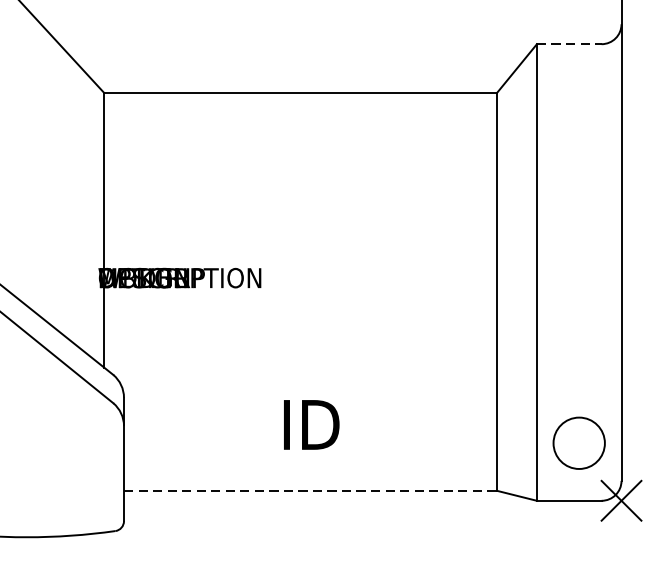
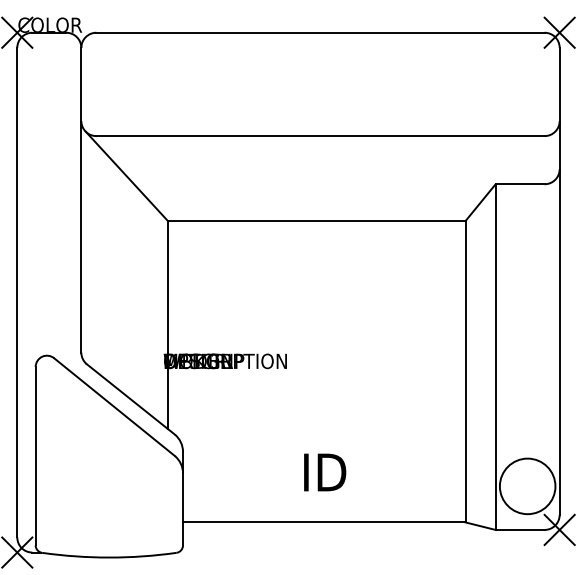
line: (569, 44) -> (520, 184), dashed -> solid
circle: (579, 443) -> (527, 486), size x1.43
line: (310, 490) -> (324, 522), dashed -> solid

